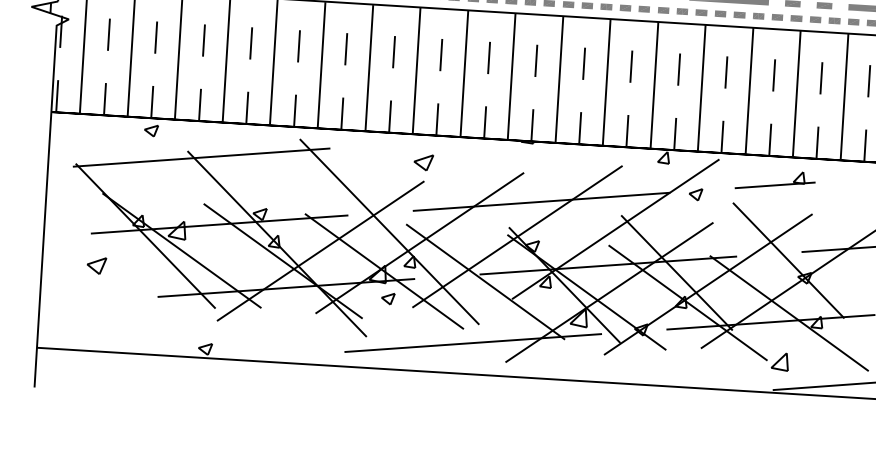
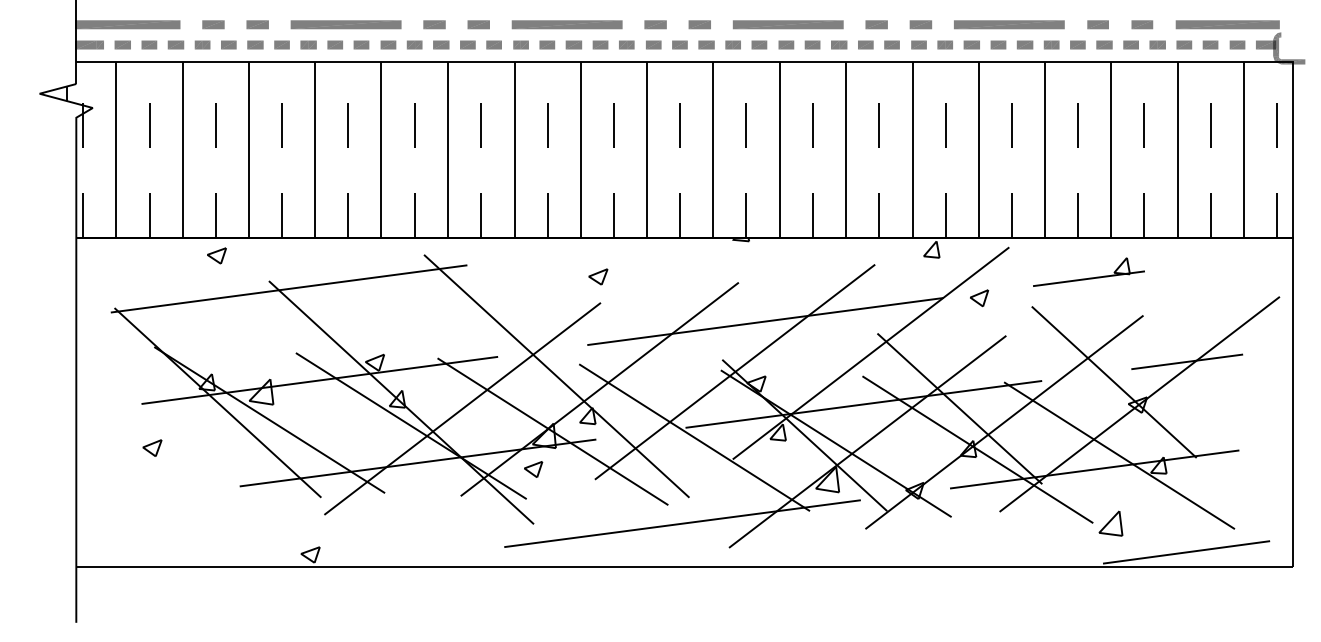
part: (423, 162) -> (598, 276), size x0.71
part: (96, 265) -> (152, 447), size x0.71
part: (388, 298) -> (533, 469), moved

